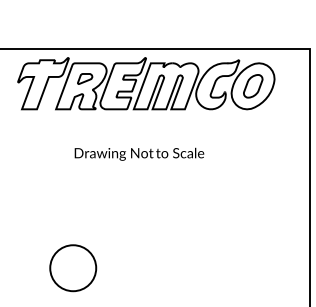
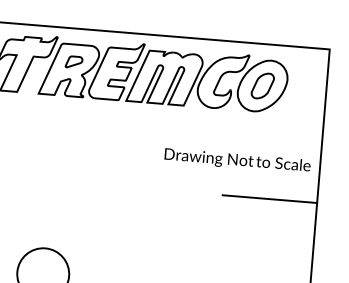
text: (139, 153) -> (237, 160), moved
line: (267, 185) -> (269, 199), added

